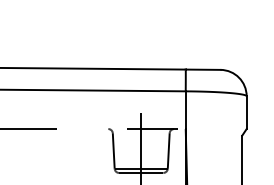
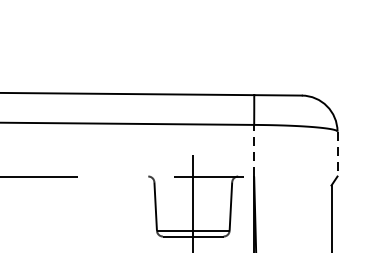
line: (185, 110) -> (253, 151), solid -> dashed
line: (246, 113) -> (337, 155), solid -> dashed

